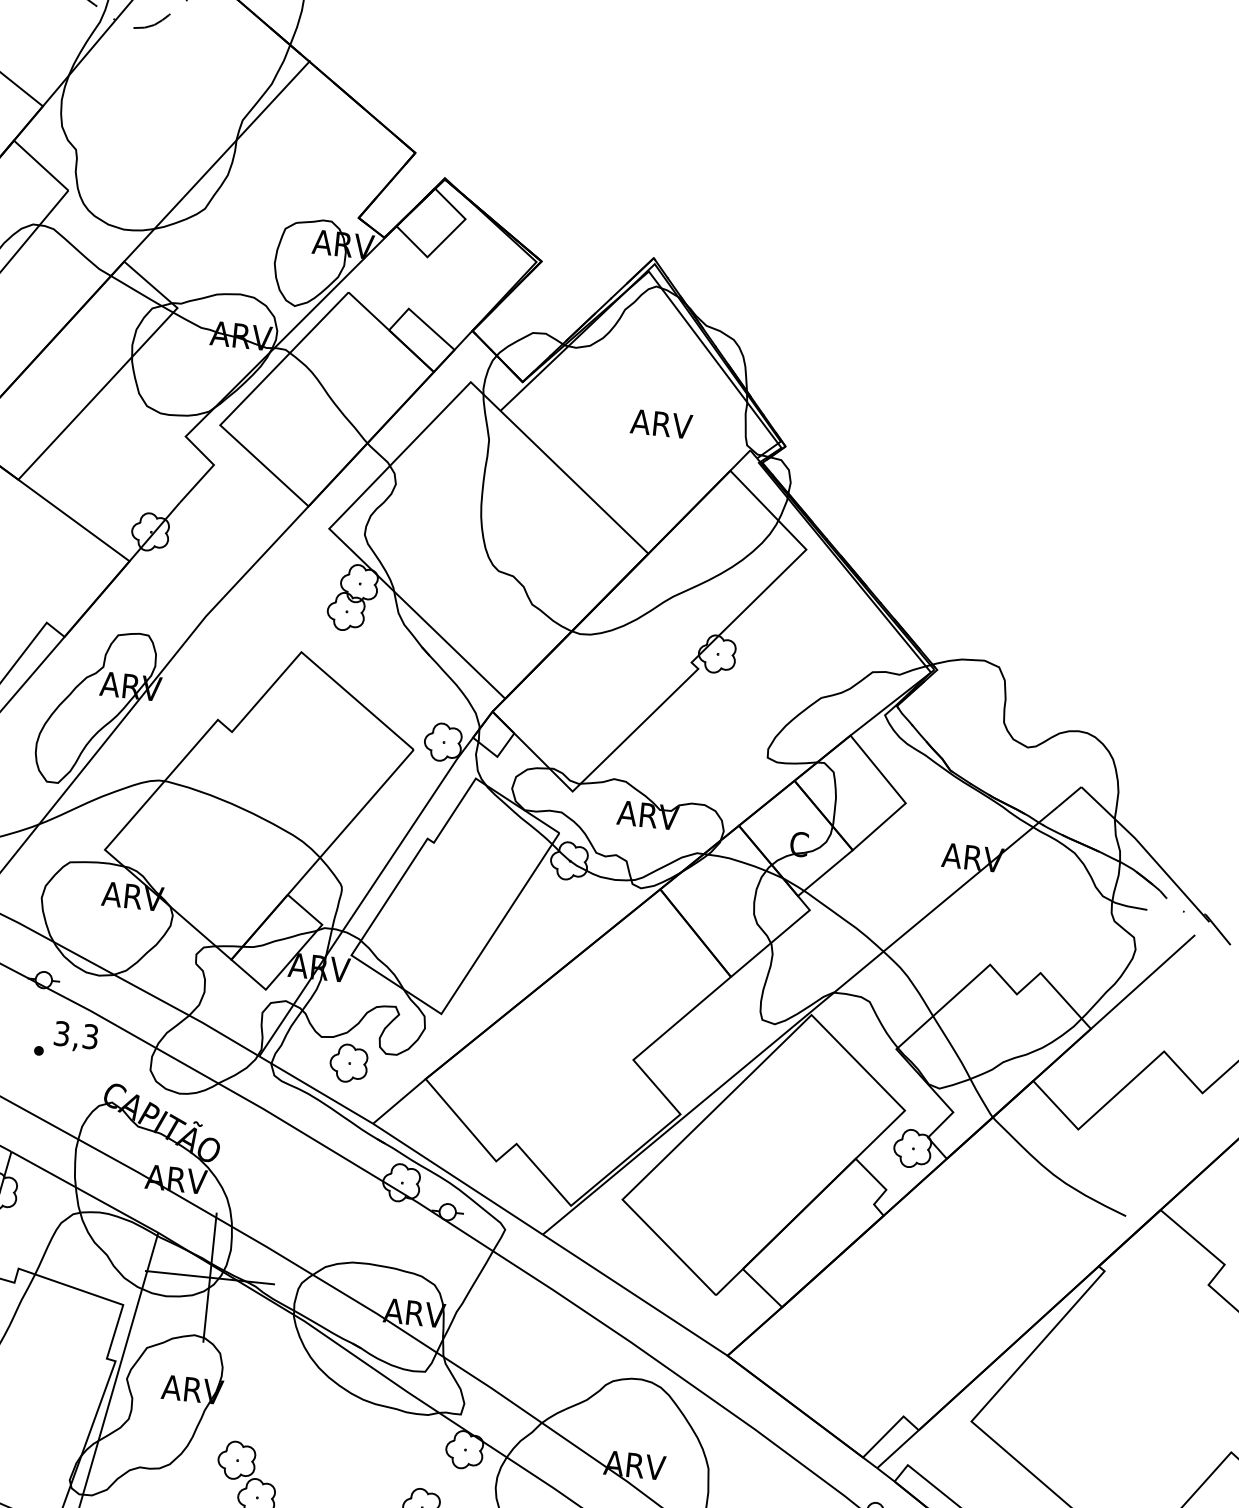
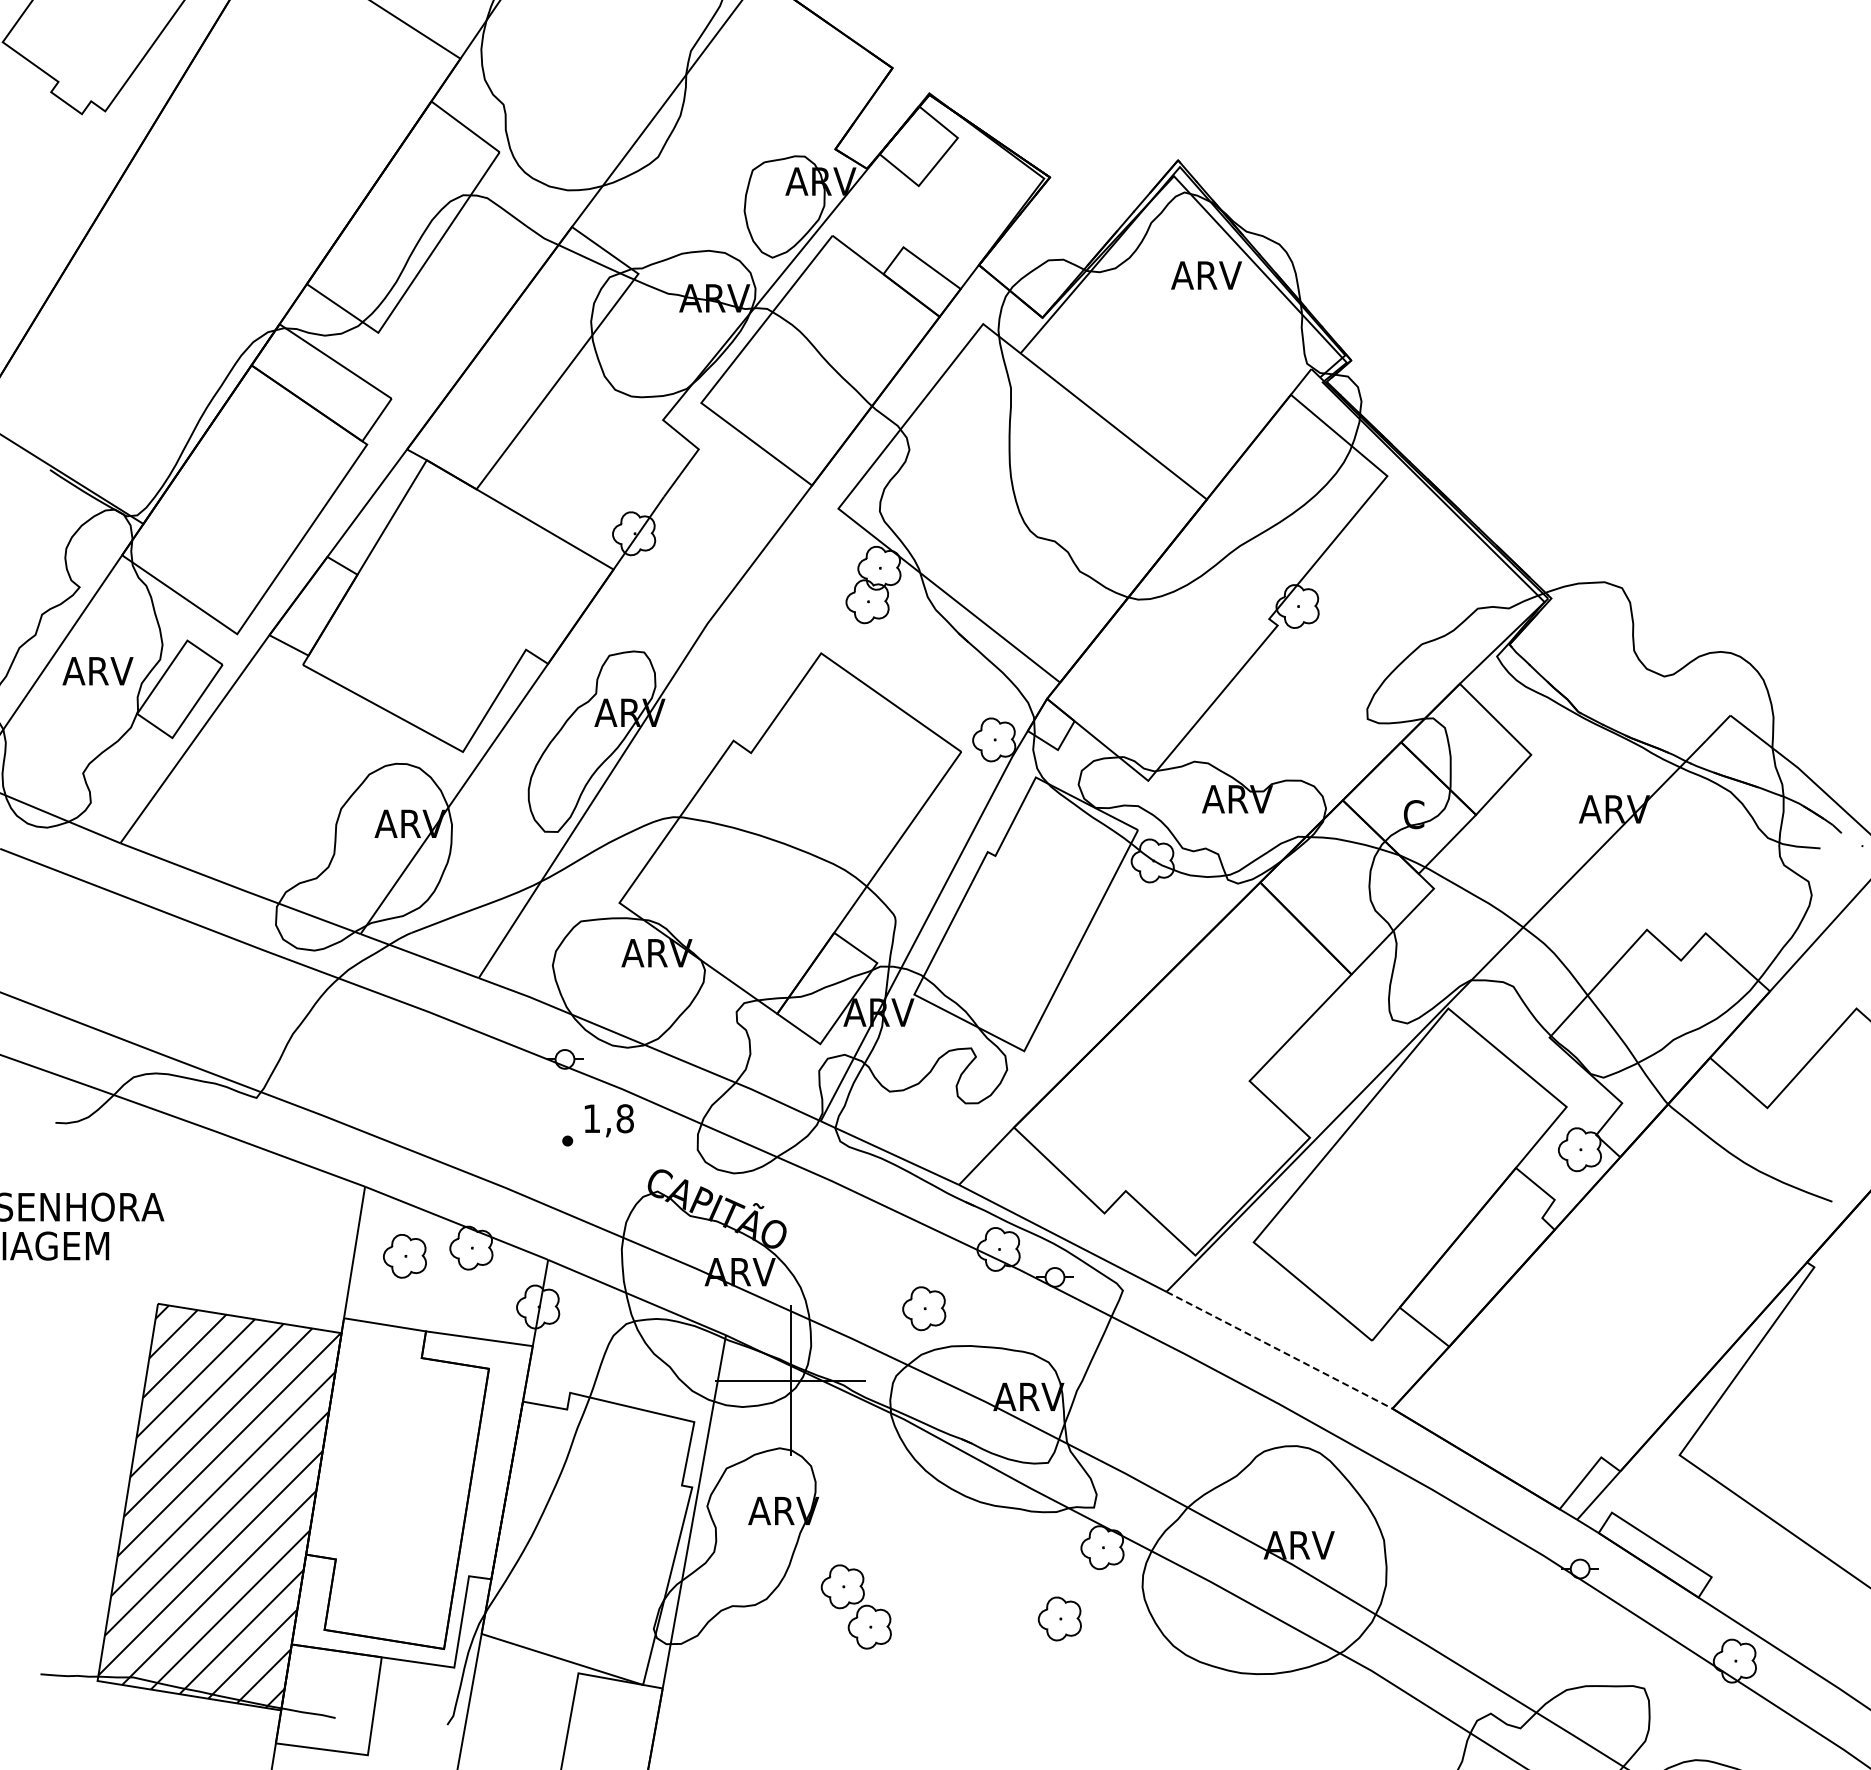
text: (661, 424) -> (1206, 275), moved
text: (76, 1035) -> (608, 1118), 3,3 -> 1,8
part: (349, 1063) -> (924, 1308), moved
line: (635, 1294) -> (1279, 1349), solid -> dashed

